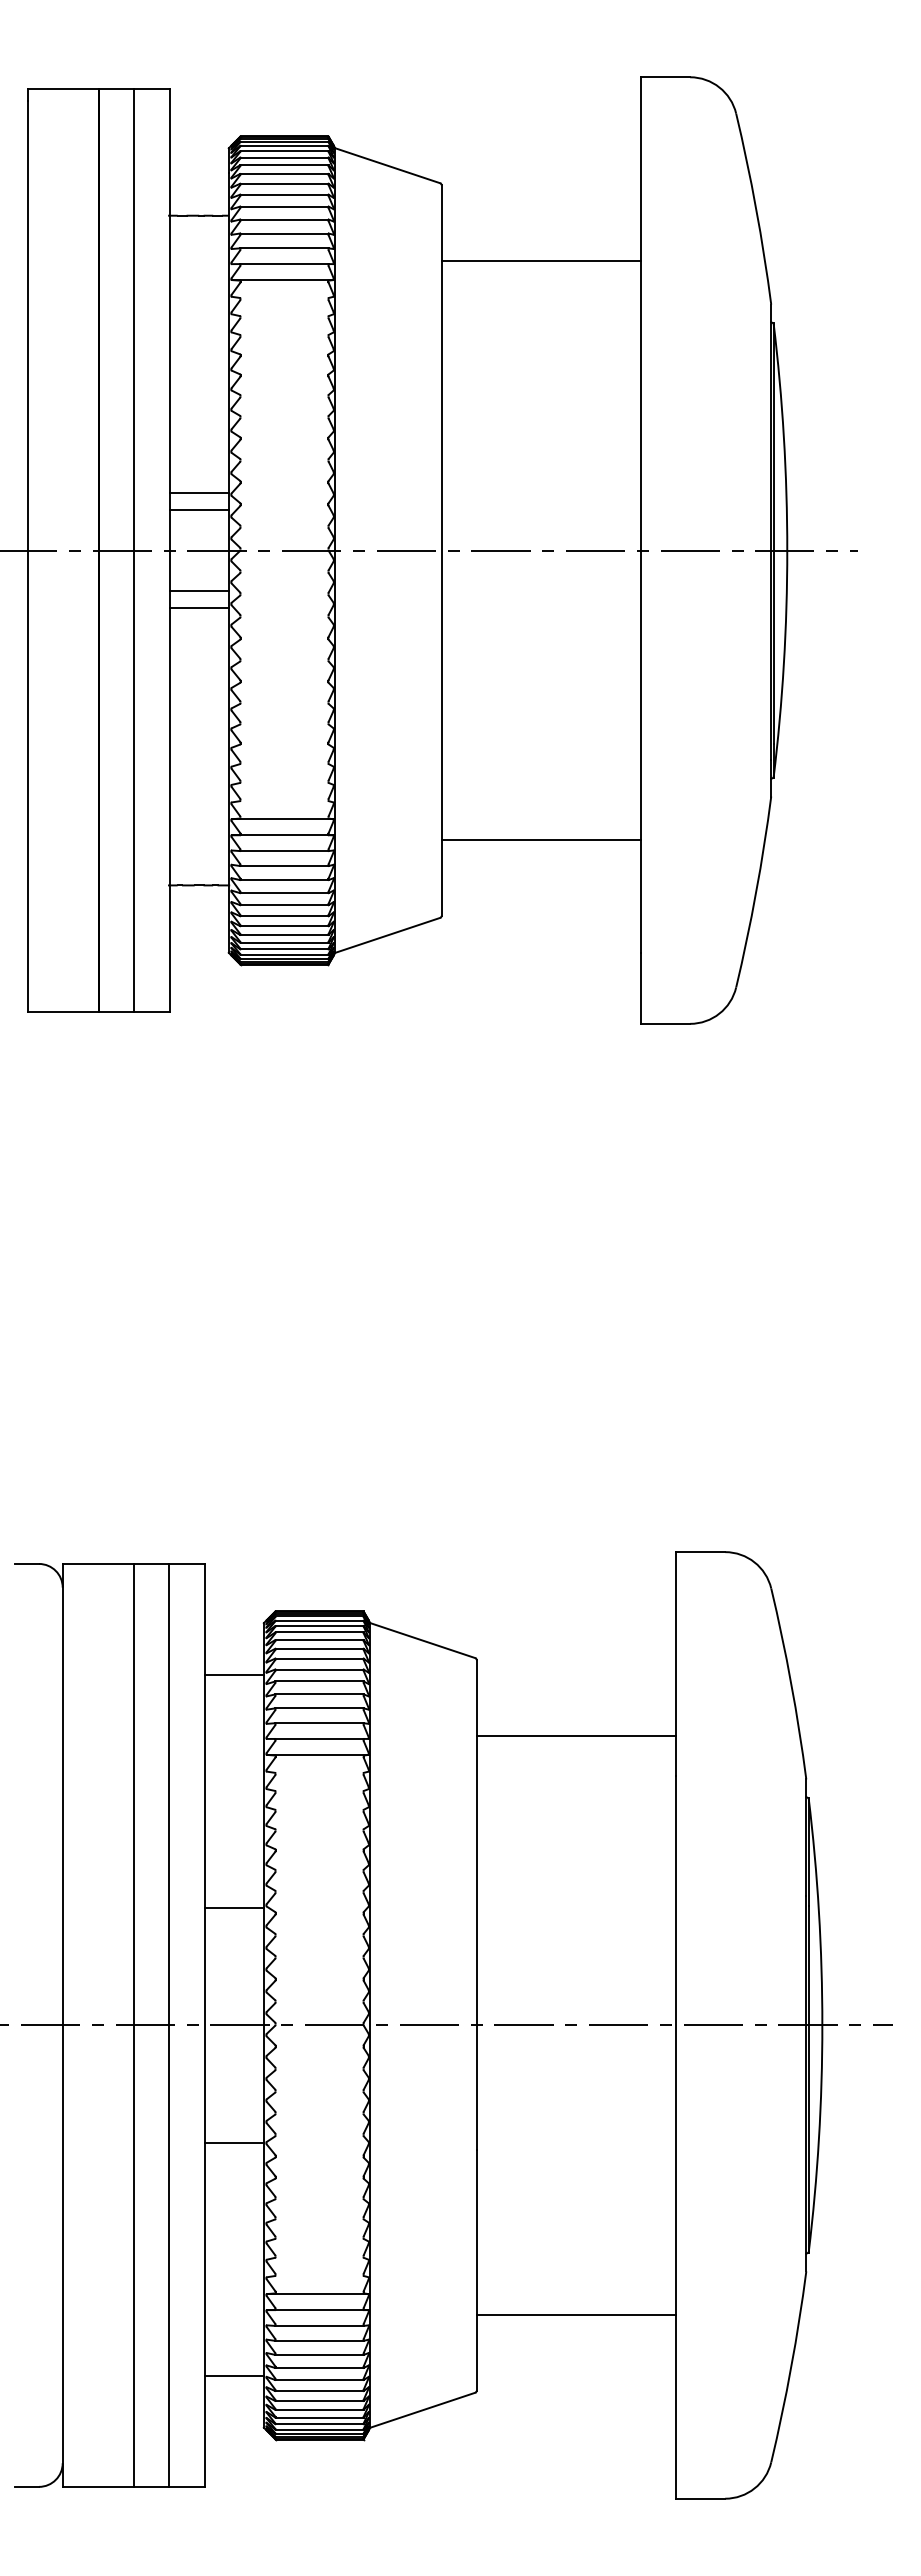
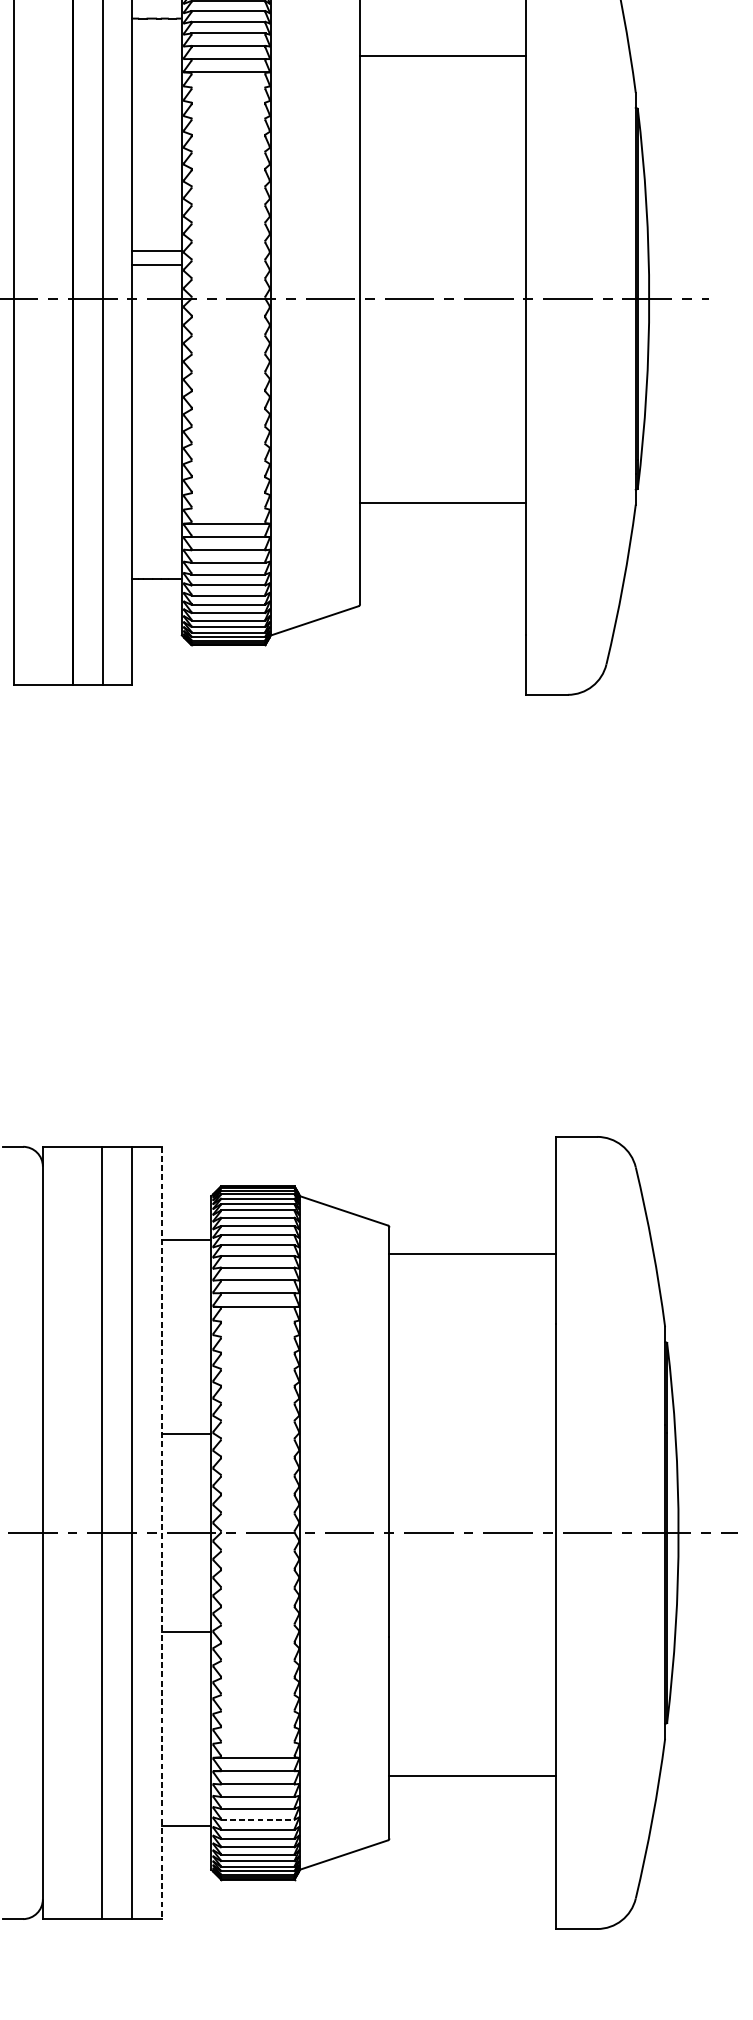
line: (198, 590) -> (156, 332), removed
line: (198, 607) -> (156, 346), removed
line: (540, 840) -> (442, 502), moved
line: (575, 1735) -> (471, 1253), moved
line: (204, 2025) -> (161, 1533), solid -> dashed
line: (320, 2367) -> (258, 1819), solid -> dashed

